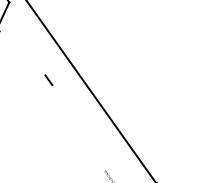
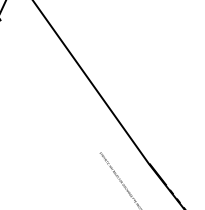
line: (49, 80) -> (47, 66), removed

